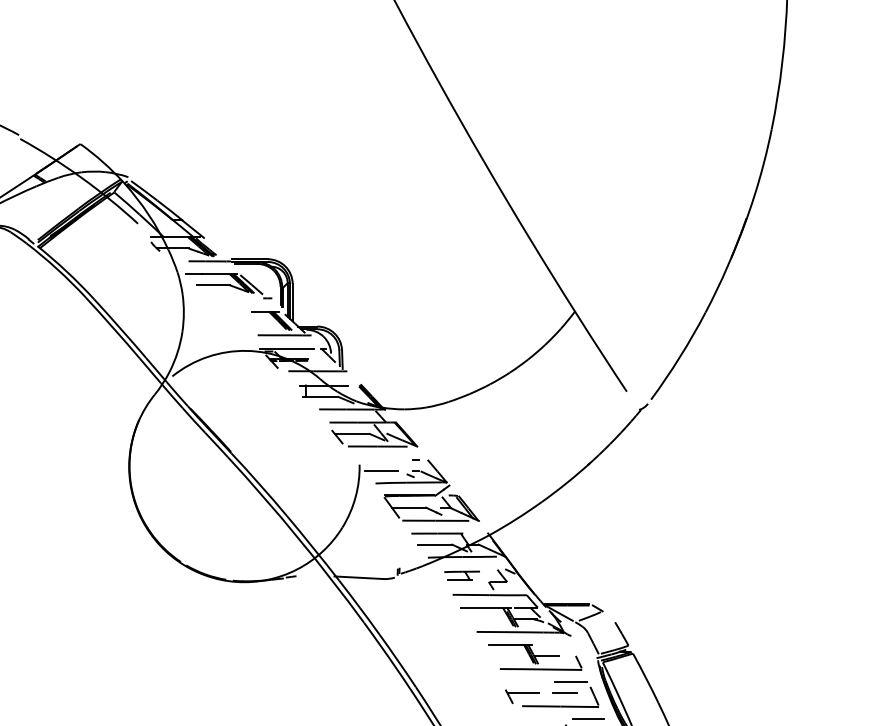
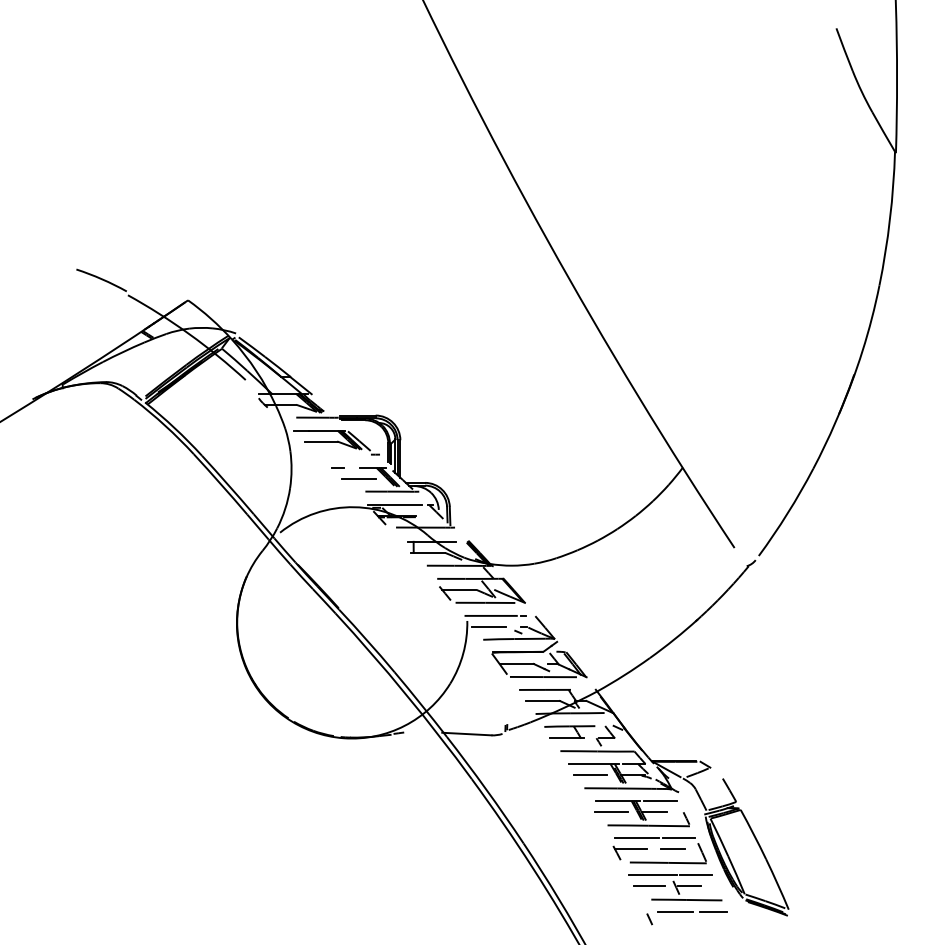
line: (229, 311) -> (337, 467), added
line: (251, 322) -> (359, 478), added
line: (382, 459) -> (490, 615), added
part: (461, 575) -> (569, 731), size x1.43
line: (482, 618) -> (590, 774), added
line: (552, 645) -> (660, 801), added
line: (503, 655) -> (611, 811), added
line: (528, 682) -> (636, 838), added
line: (544, 719) -> (652, 875), added

